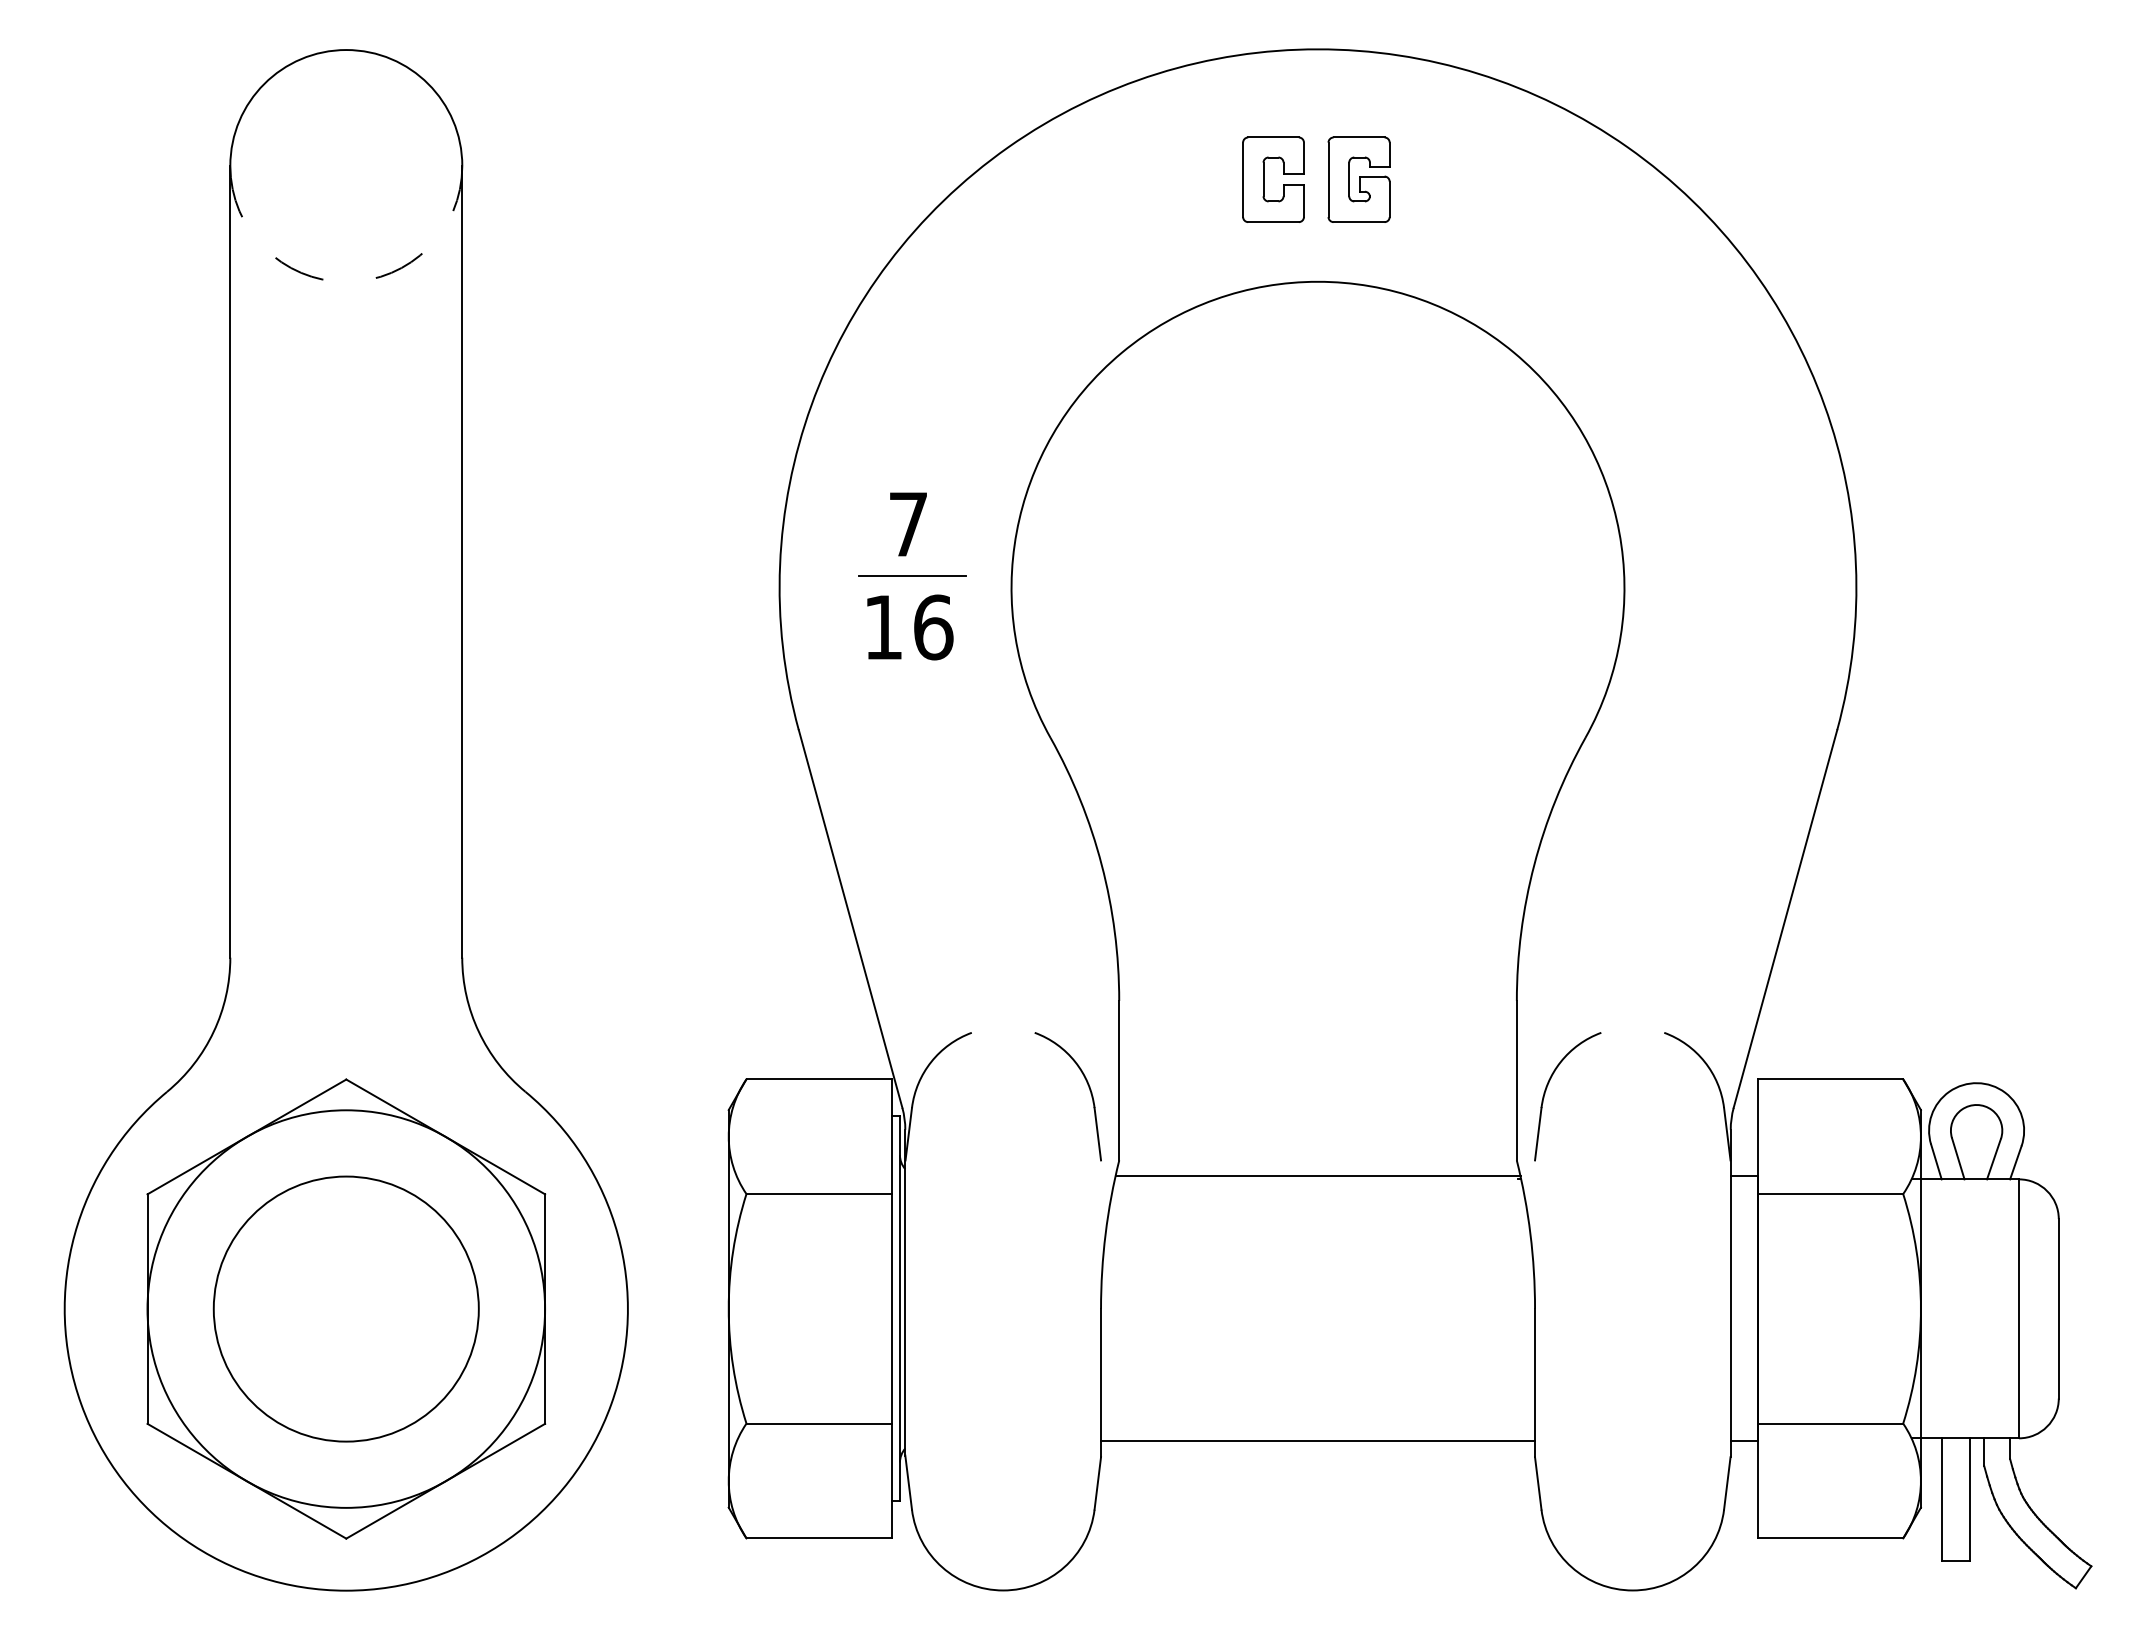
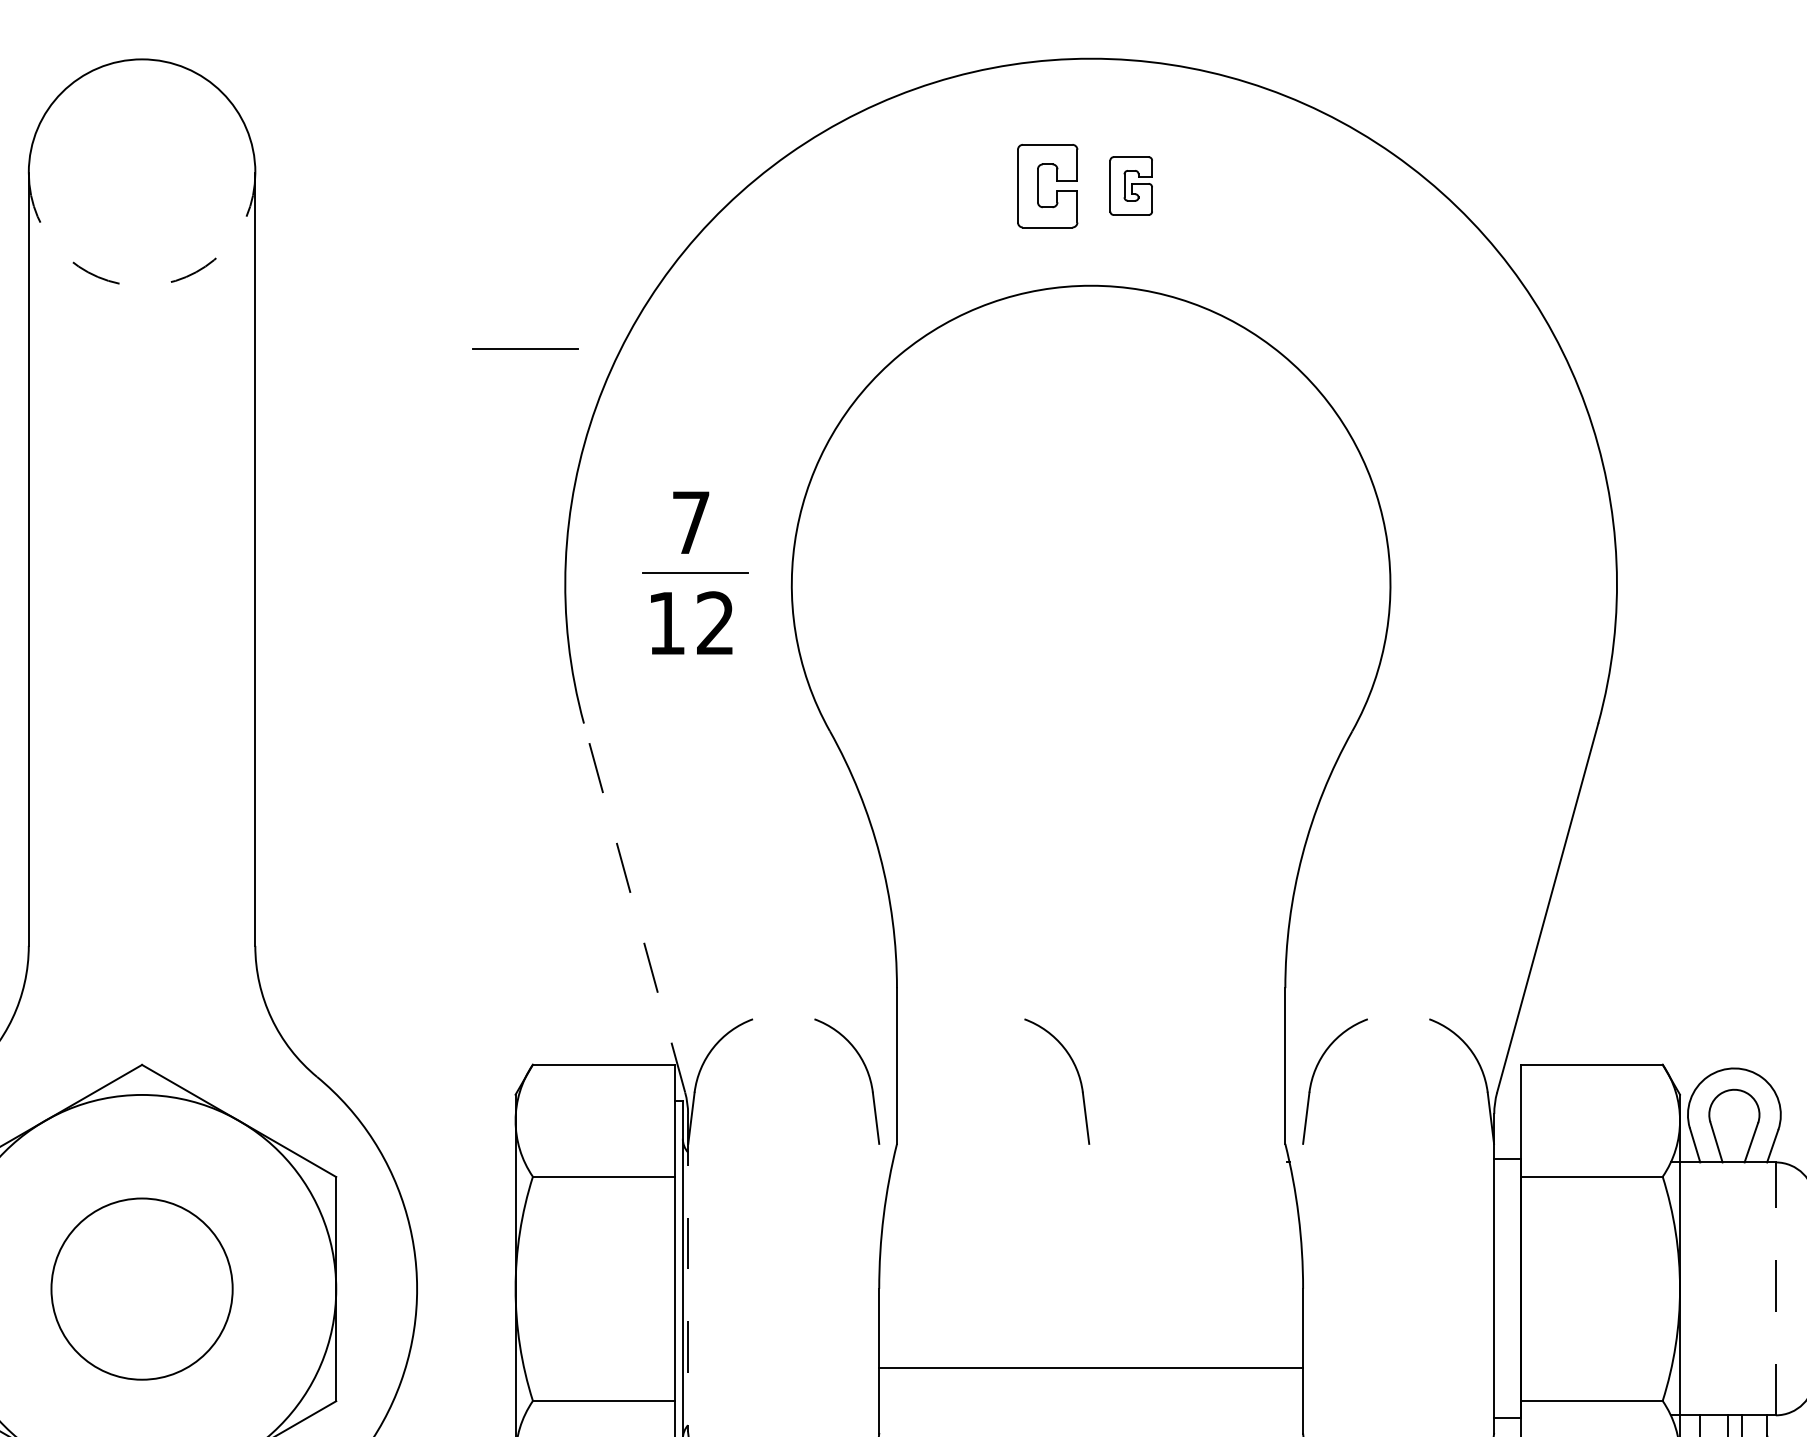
part: (1358, 179) -> (1130, 185), size x0.7
line: (738, 346) -> (525, 348), added
text: (933, 627) -> (715, 623), 16 -> 12
line: (850, 918) -> (634, 907), solid -> dashed
part: (1304, 1090) -> (1077, 1075), added
line: (1317, 1176) -> (1090, 1159), removed
line: (905, 1292) -> (688, 1272), solid -> dashed
circle: (345, 1308) -> (141, 1288), size x0.7
line: (2019, 1308) -> (1776, 1288), solid -> dashed
line: (1318, 1441) -> (1091, 1368), moved

